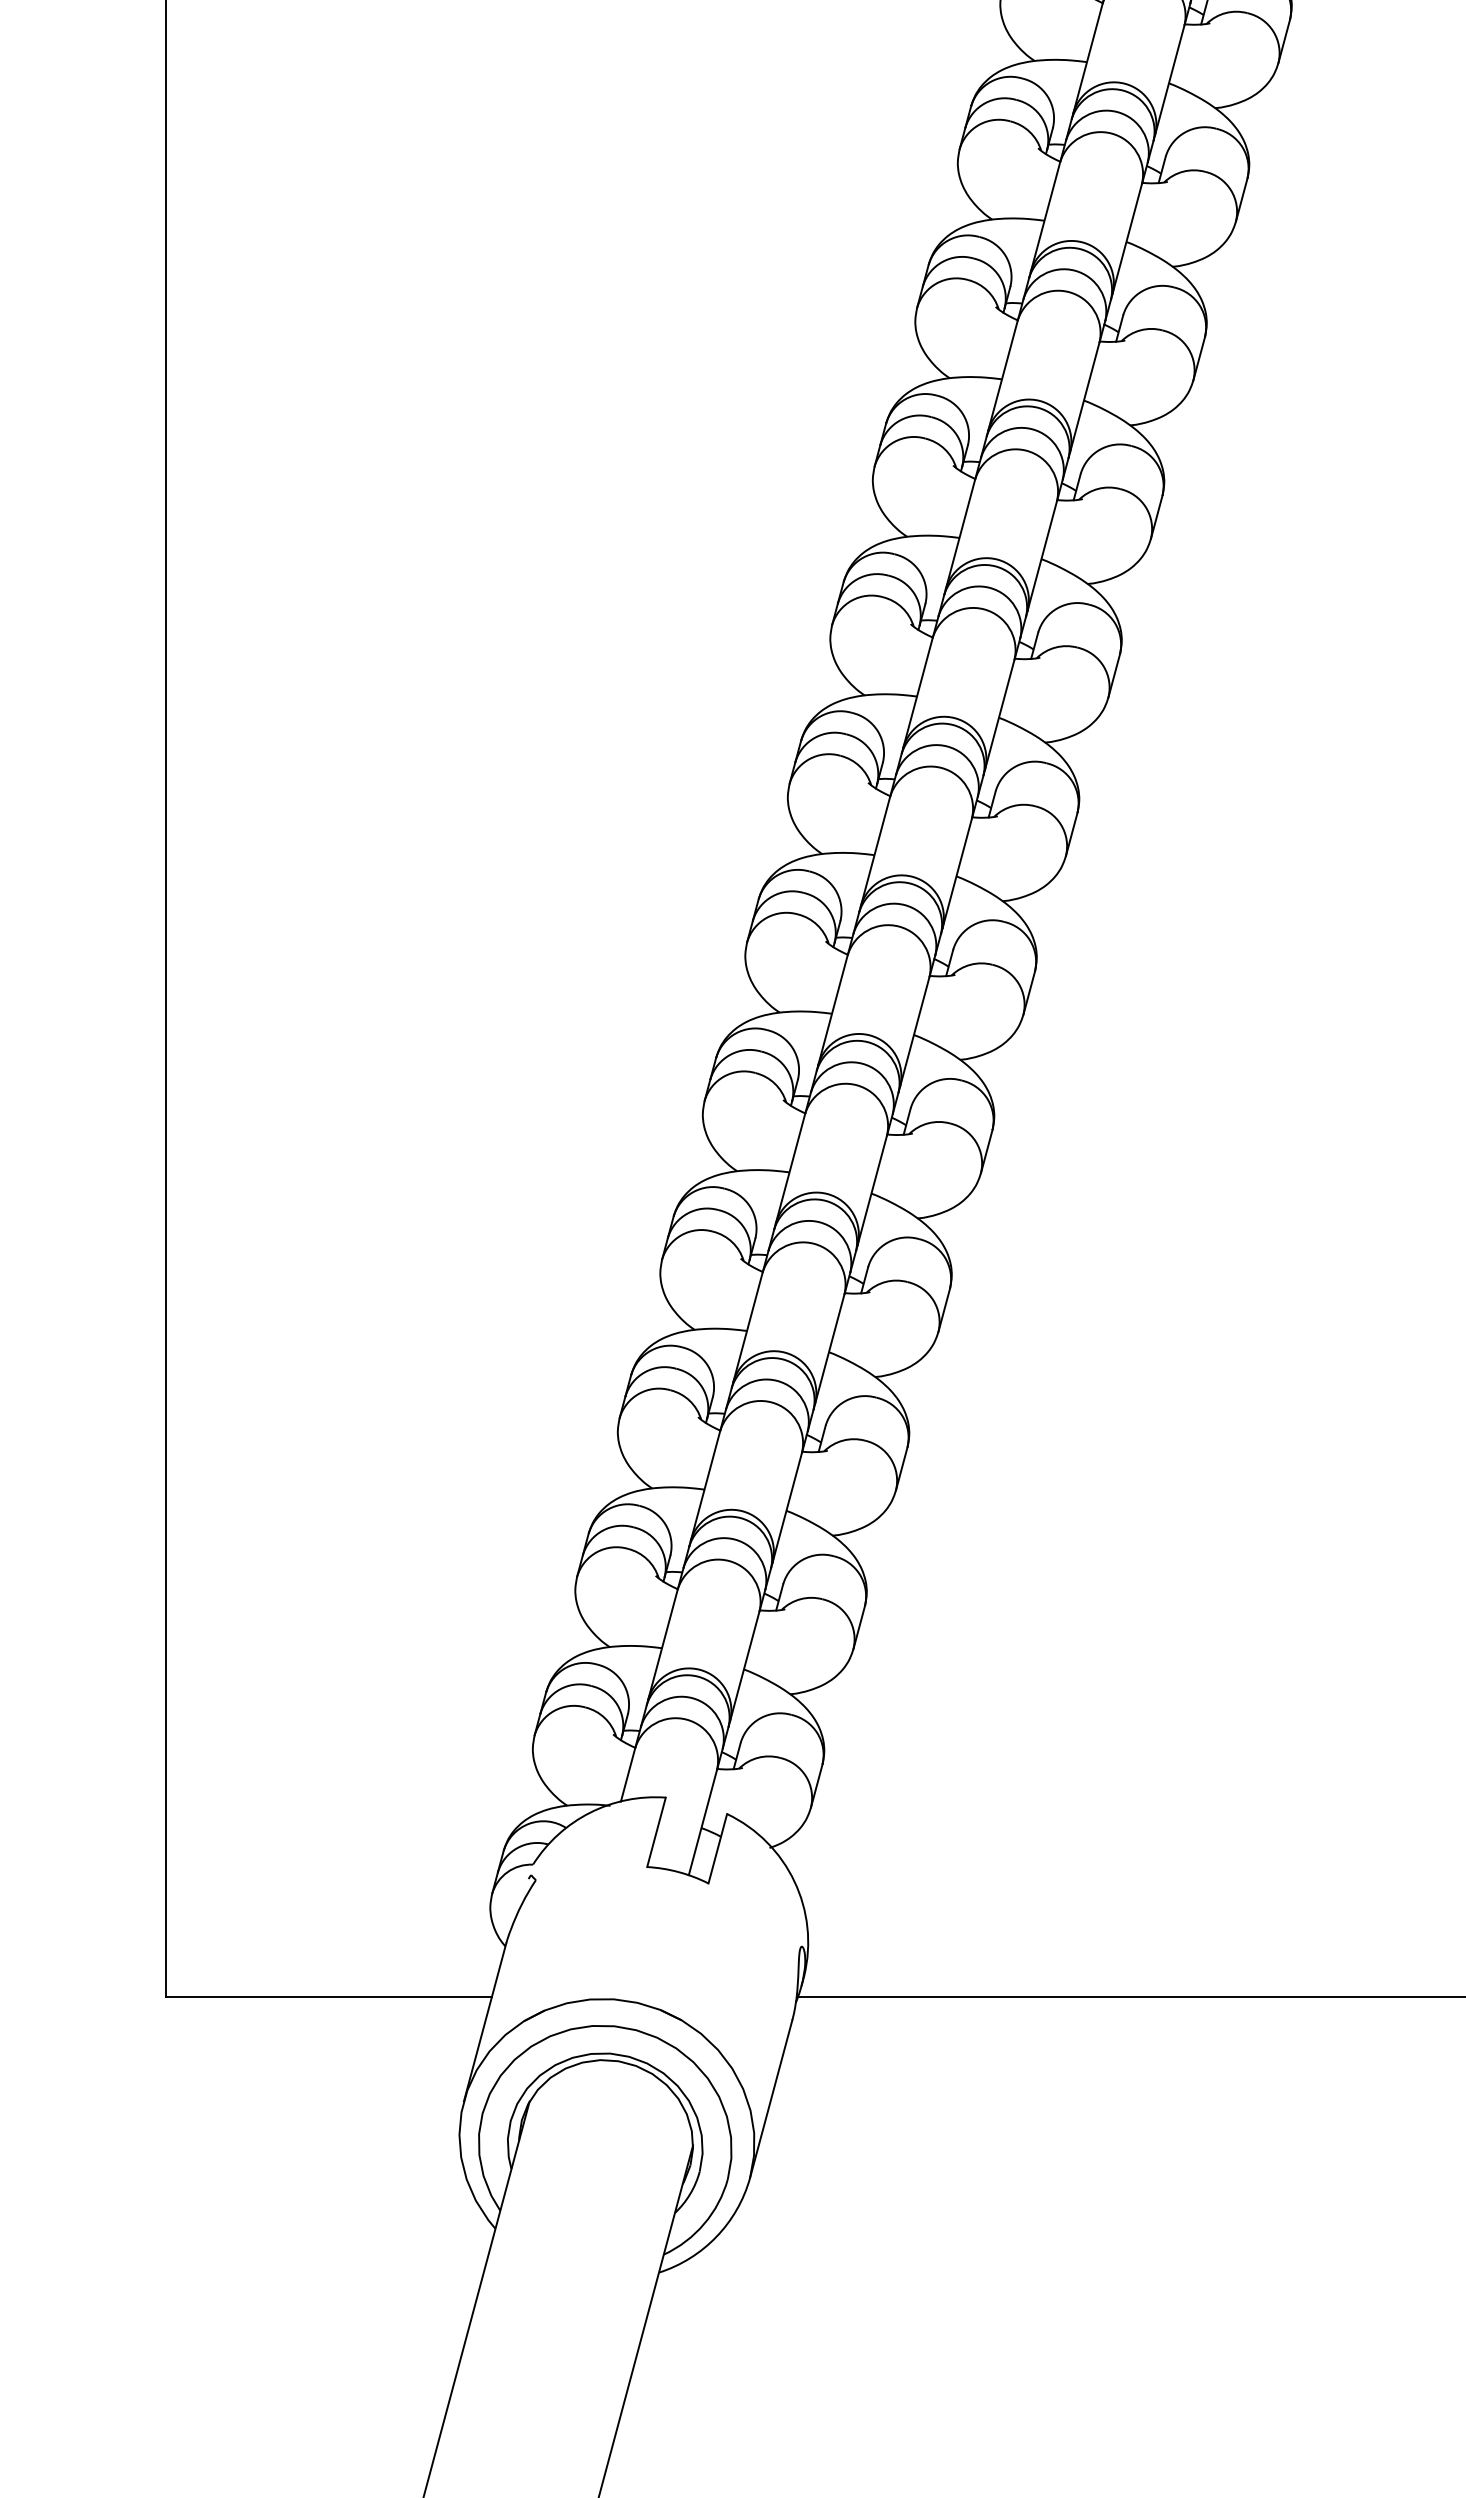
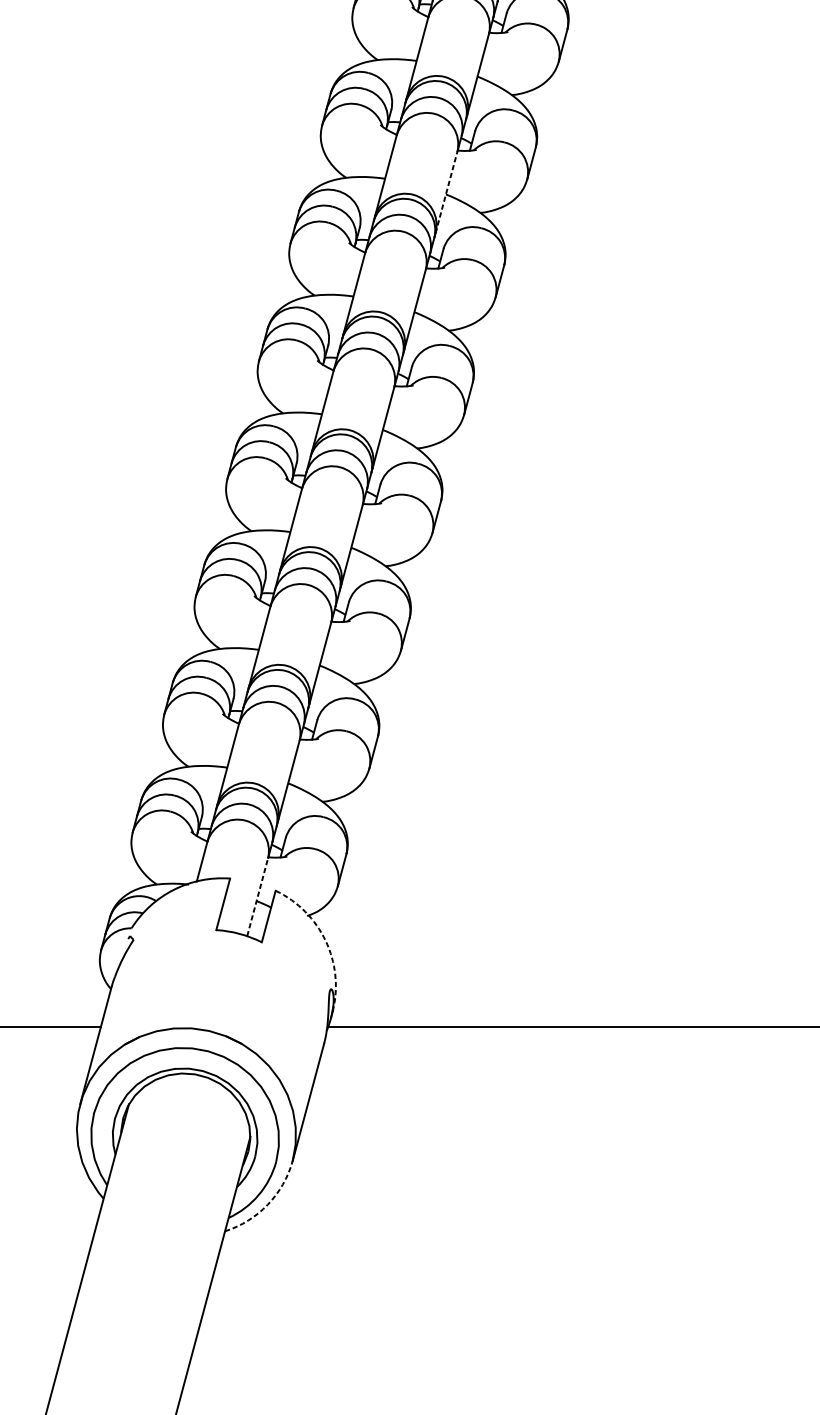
line: (957, 872) -> (446, 191), solid -> dashed
line: (702, 1822) -> (257, 897), solid -> dashed
arc: (794, 1881) -> (325, 940), solid -> dashed
arc: (716, 2236) -> (267, 1204), solid -> dashed

